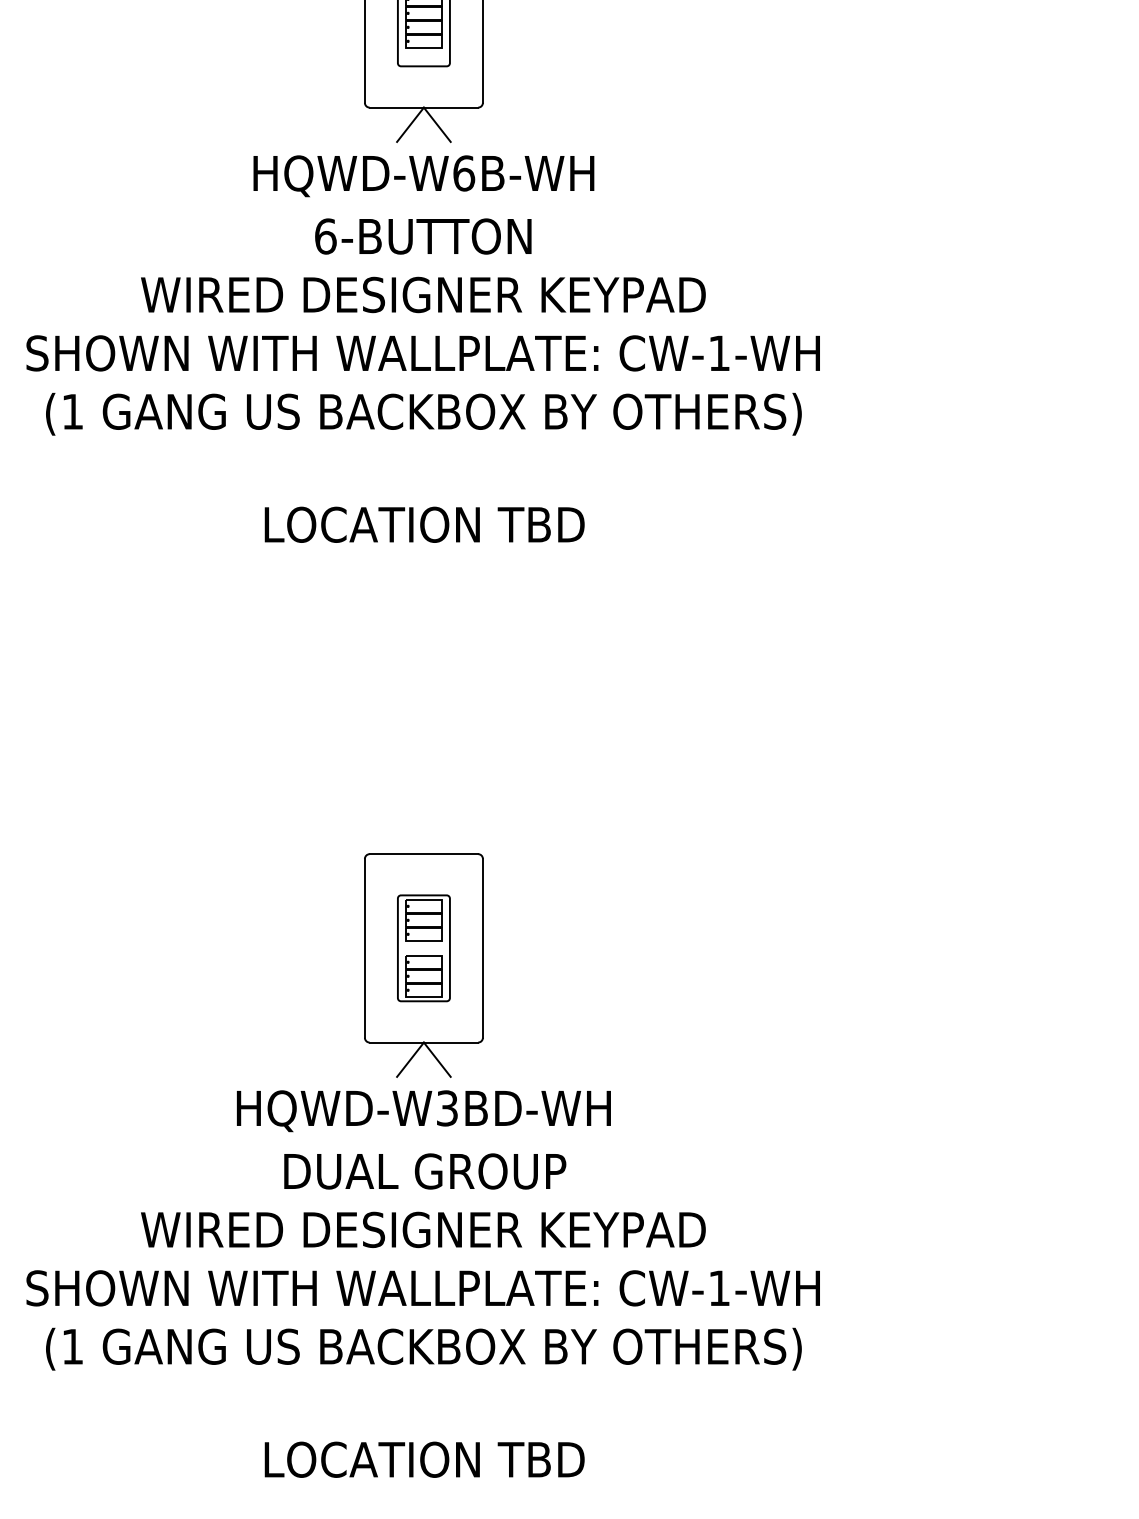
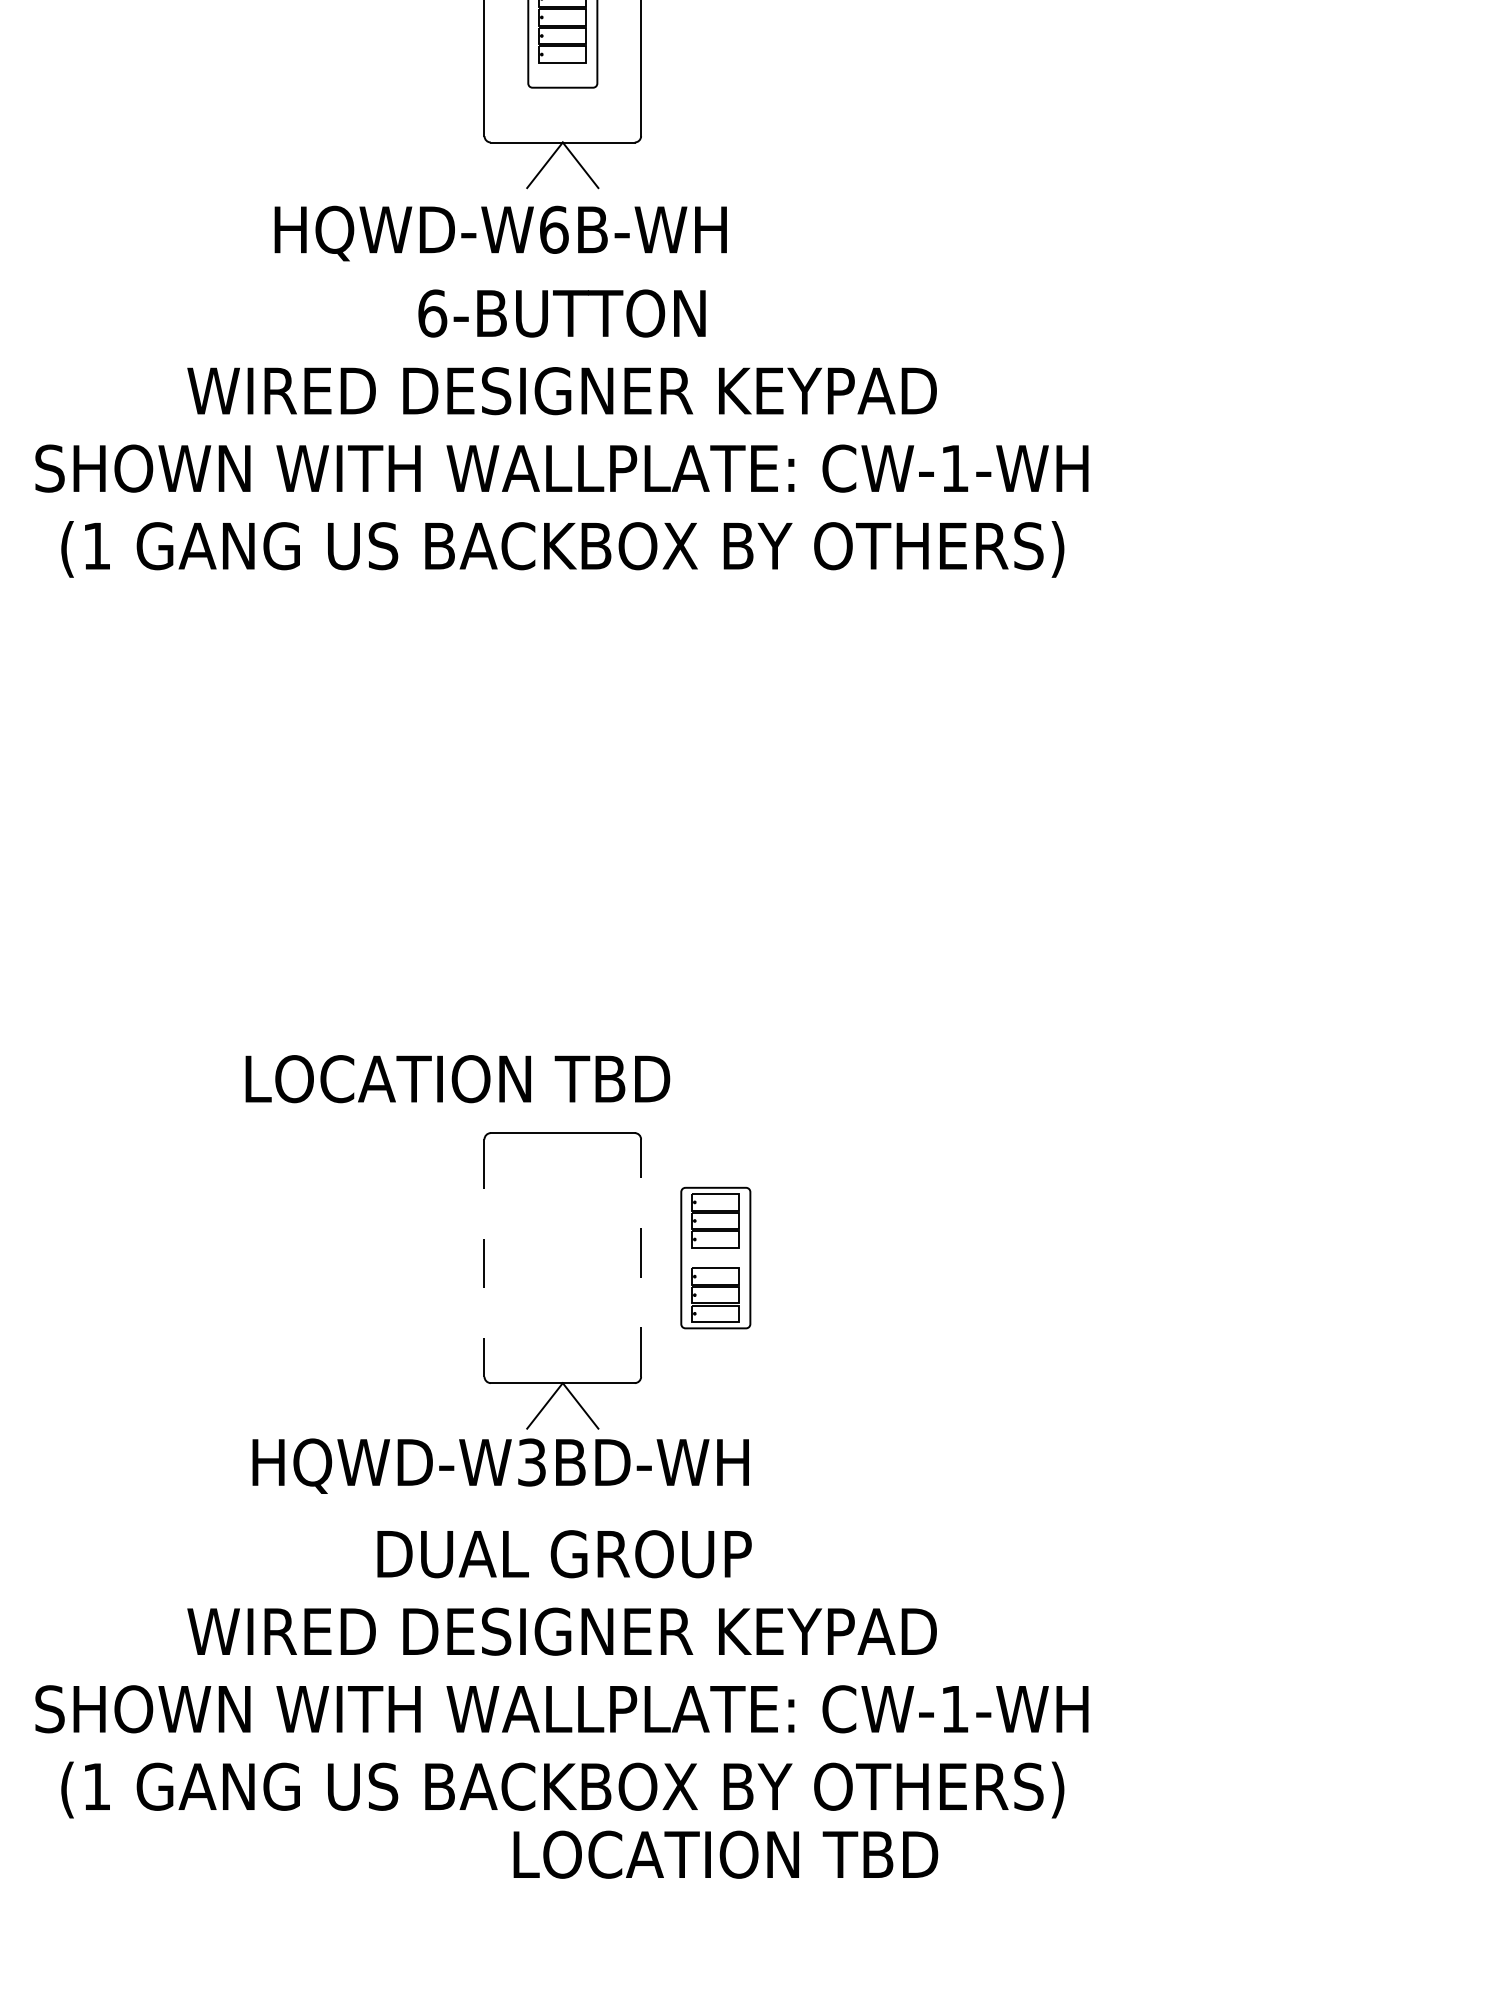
text: (423, 176) -> (500, 233), moved
text: (424, 525) -> (457, 1079), moved
part: (423, 947) -> (715, 1257), moved
line: (364, 948) -> (484, 1258), solid -> dashed
line: (483, 948) -> (641, 1258), solid -> dashed
text: (423, 1110) -> (500, 1465), moved
text: (424, 1459) -> (725, 1854), moved

